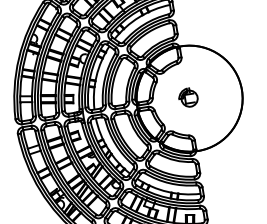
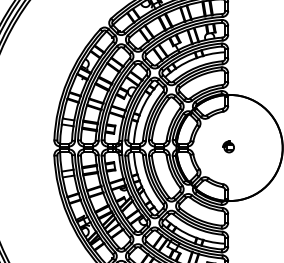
part: (188, 97) -> (228, 146), size x0.6

